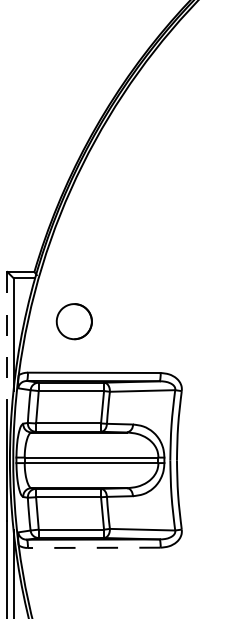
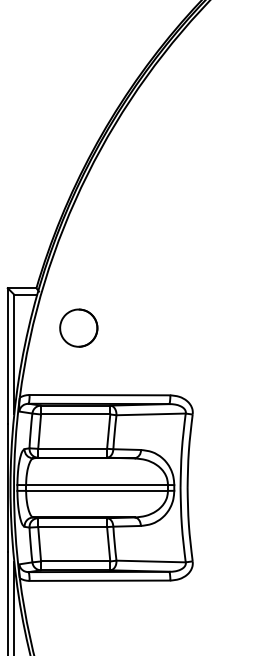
part: (73, 321) -> (77, 328), moved
line: (7, 336) -> (7, 356), dashed -> solid
line: (93, 547) -> (99, 580), dashed -> solid

